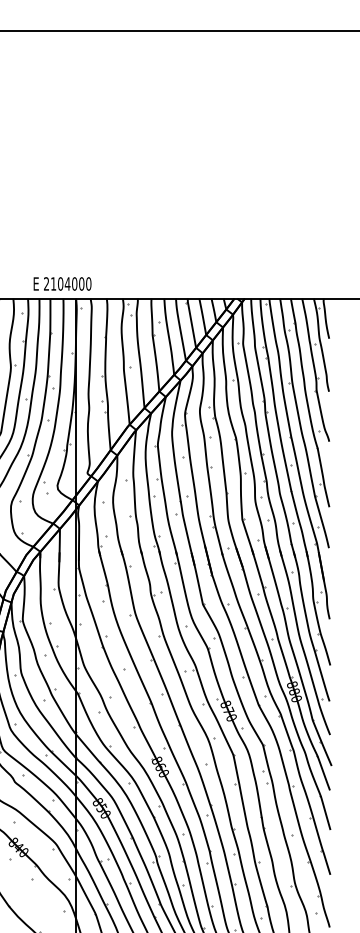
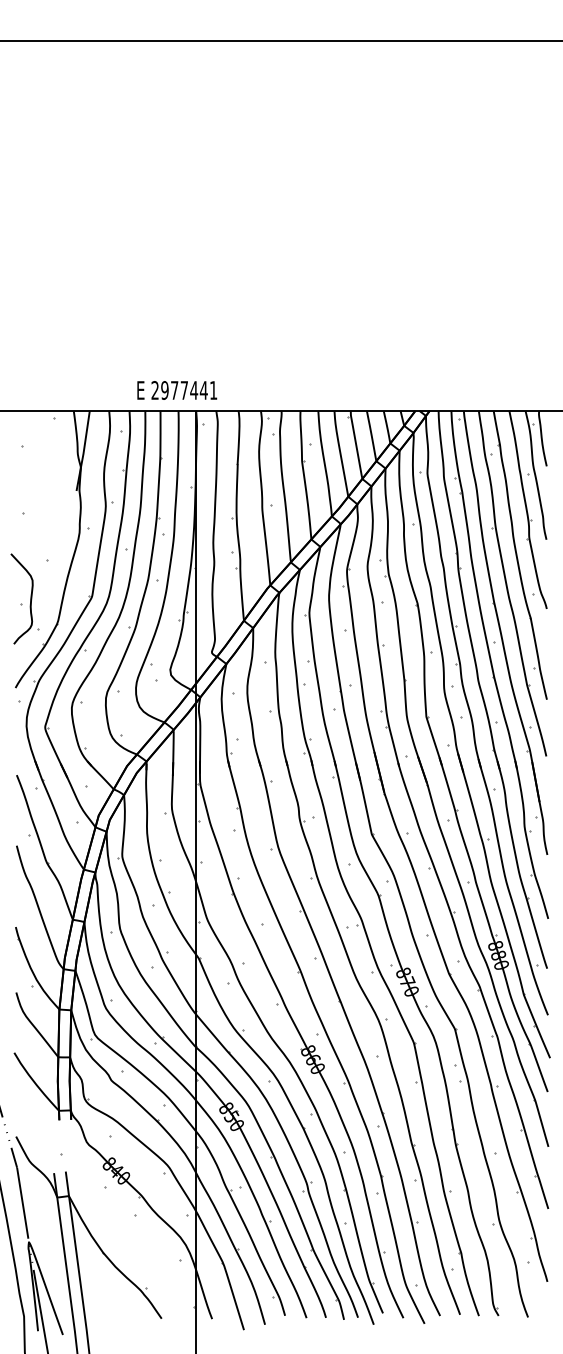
text: (71, 284) -> (189, 390), 2104000 -> 2977441

